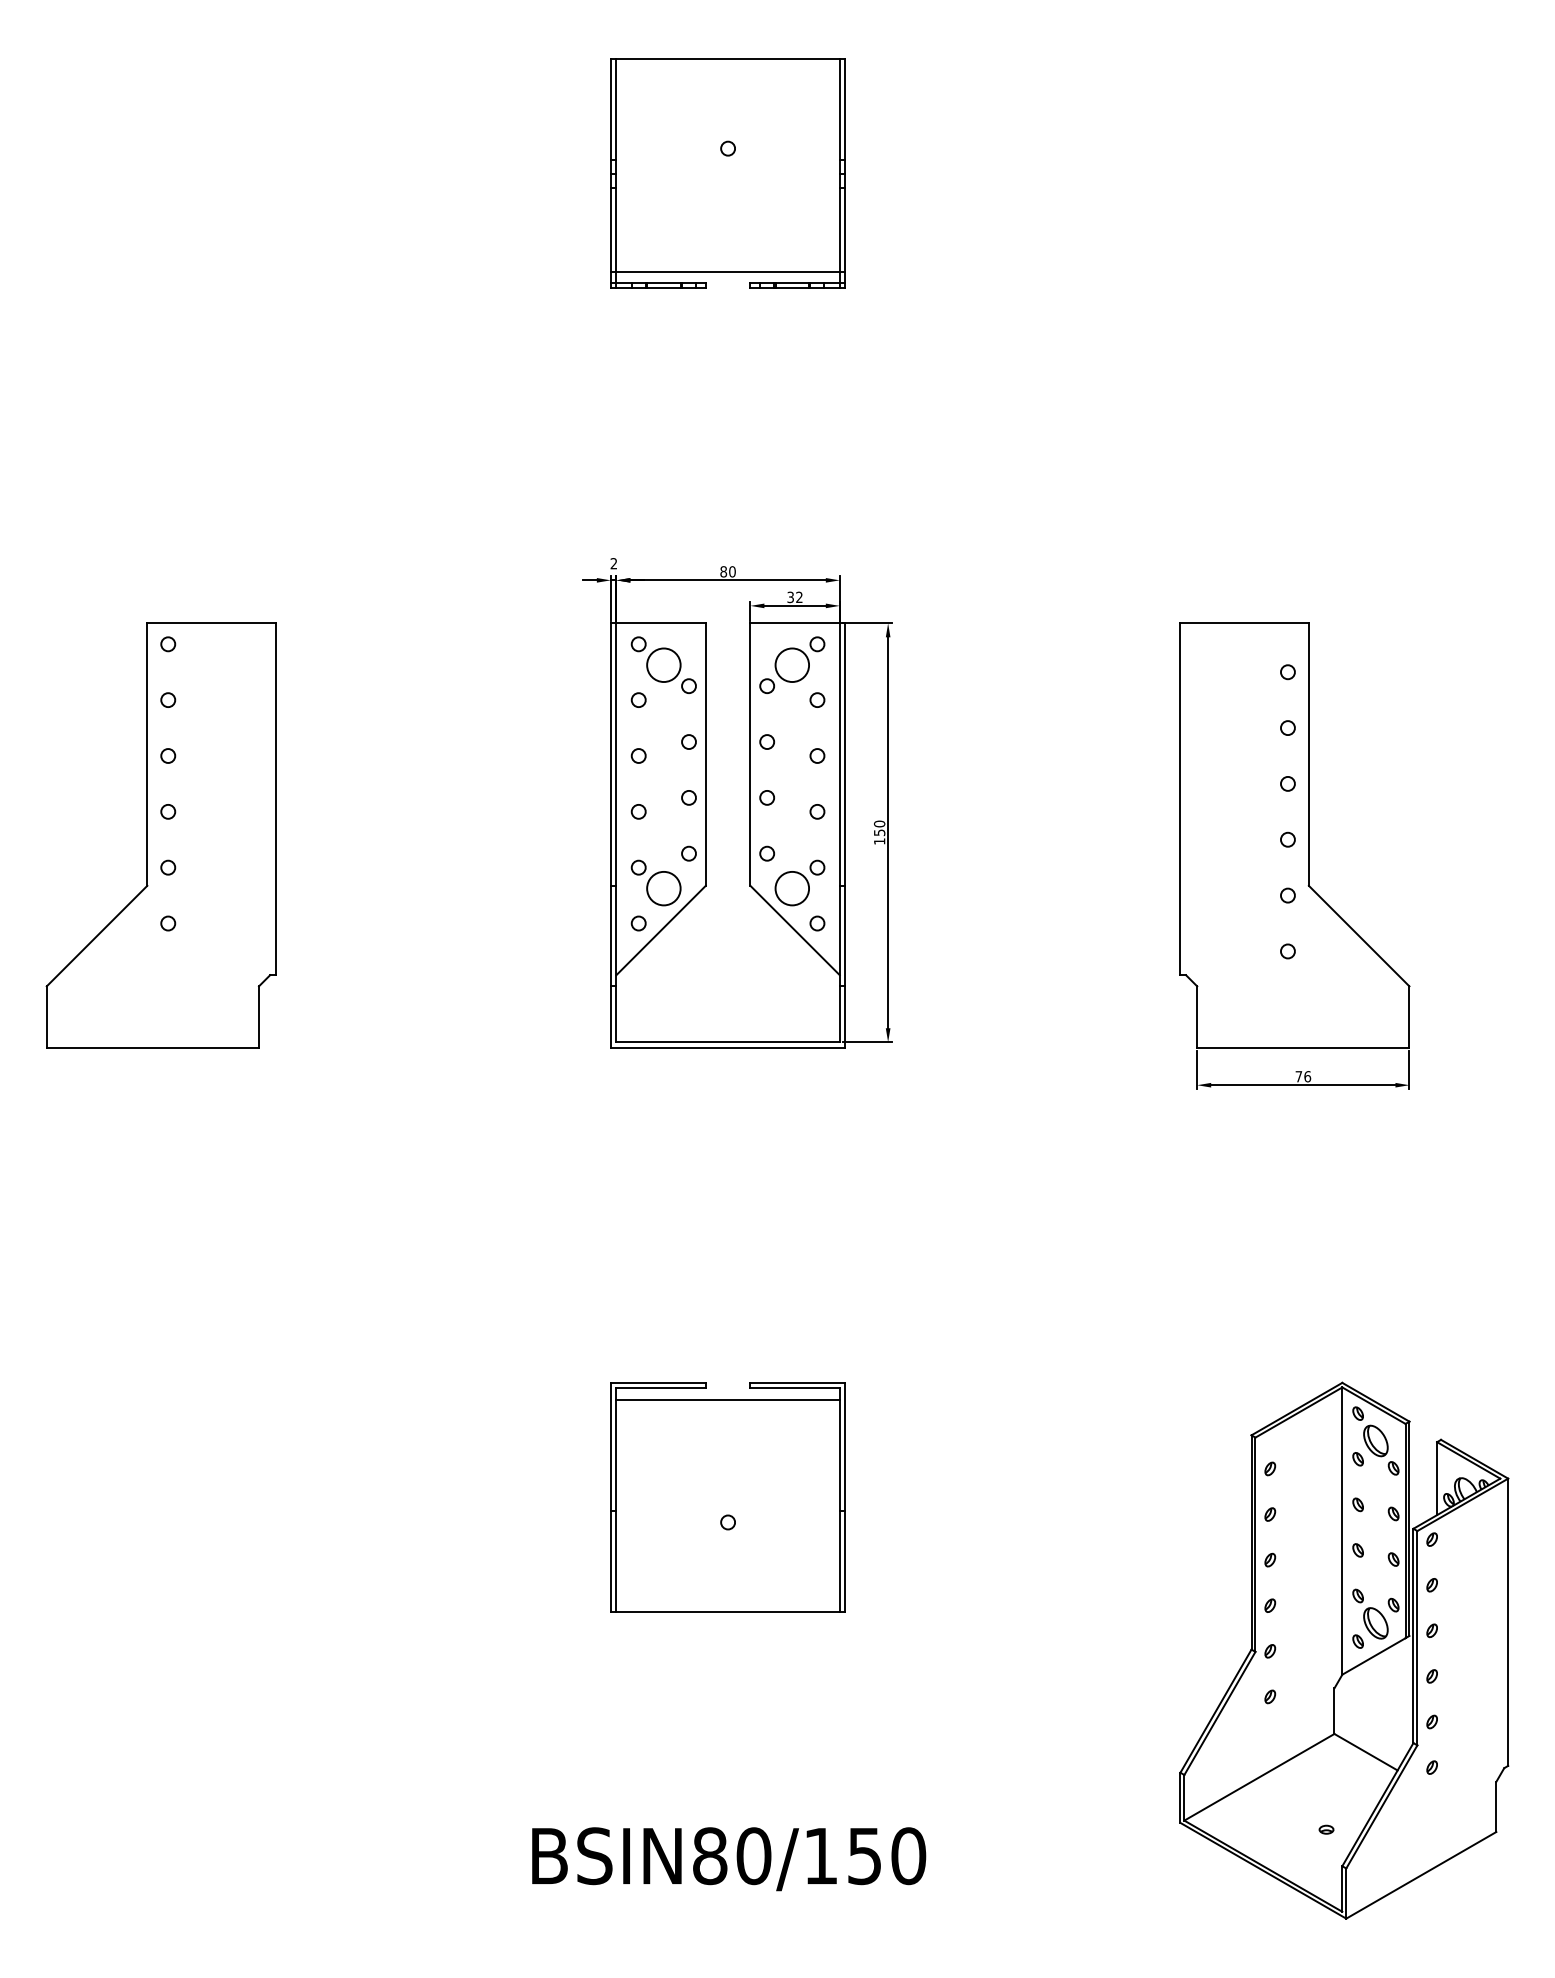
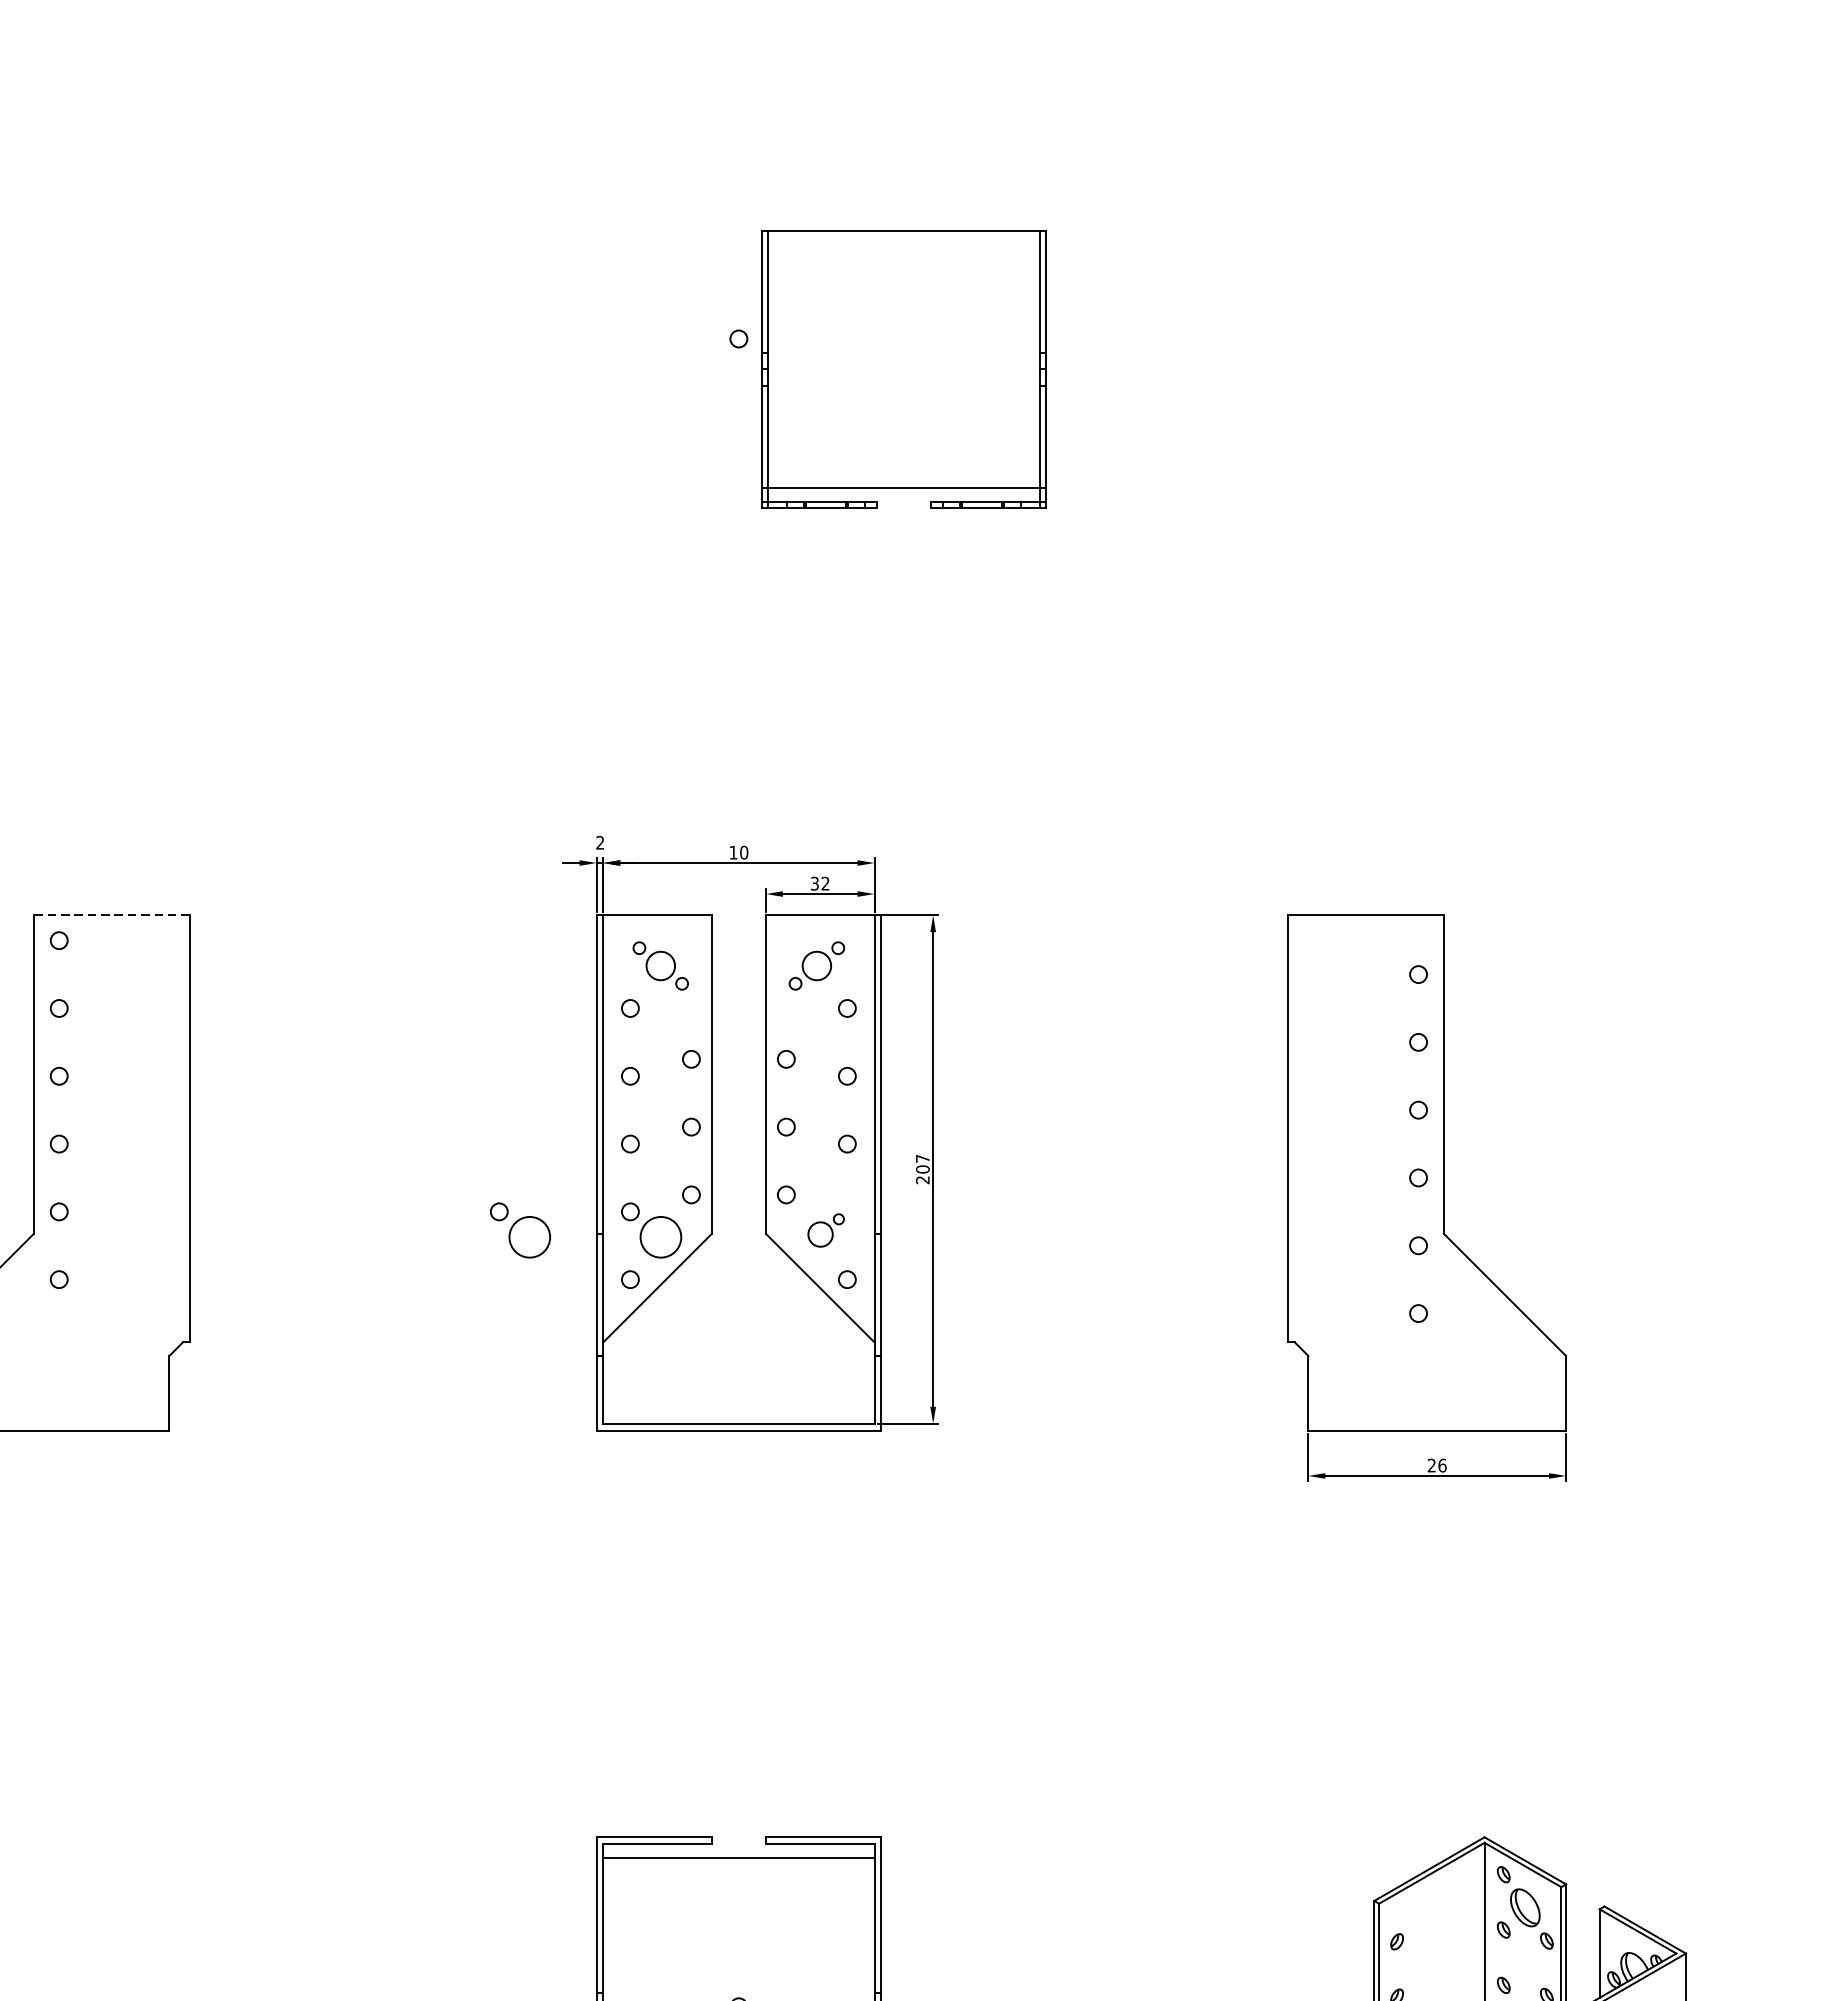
part: (727, 173) -> (903, 369), moved
text: (723, 571) -> (733, 852), 80 -> 10
line: (211, 623) -> (111, 915), solid -> dashed
part: (663, 664) -> (660, 965), size x0.7
part: (792, 664) -> (817, 965), size x0.7
text: (879, 832) -> (922, 1169), 150 -> 207
part: (547, 882) -> (519, 1229), added
part: (799, 882) -> (825, 1229), size x0.6
text: (1298, 1076) -> (1431, 1465), 76 -> 26

